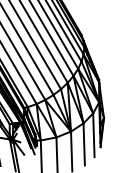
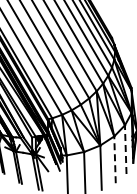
line: (93, 135) -> (125, 149), solid -> dashed
line: (83, 144) -> (114, 159), solid -> dashed

